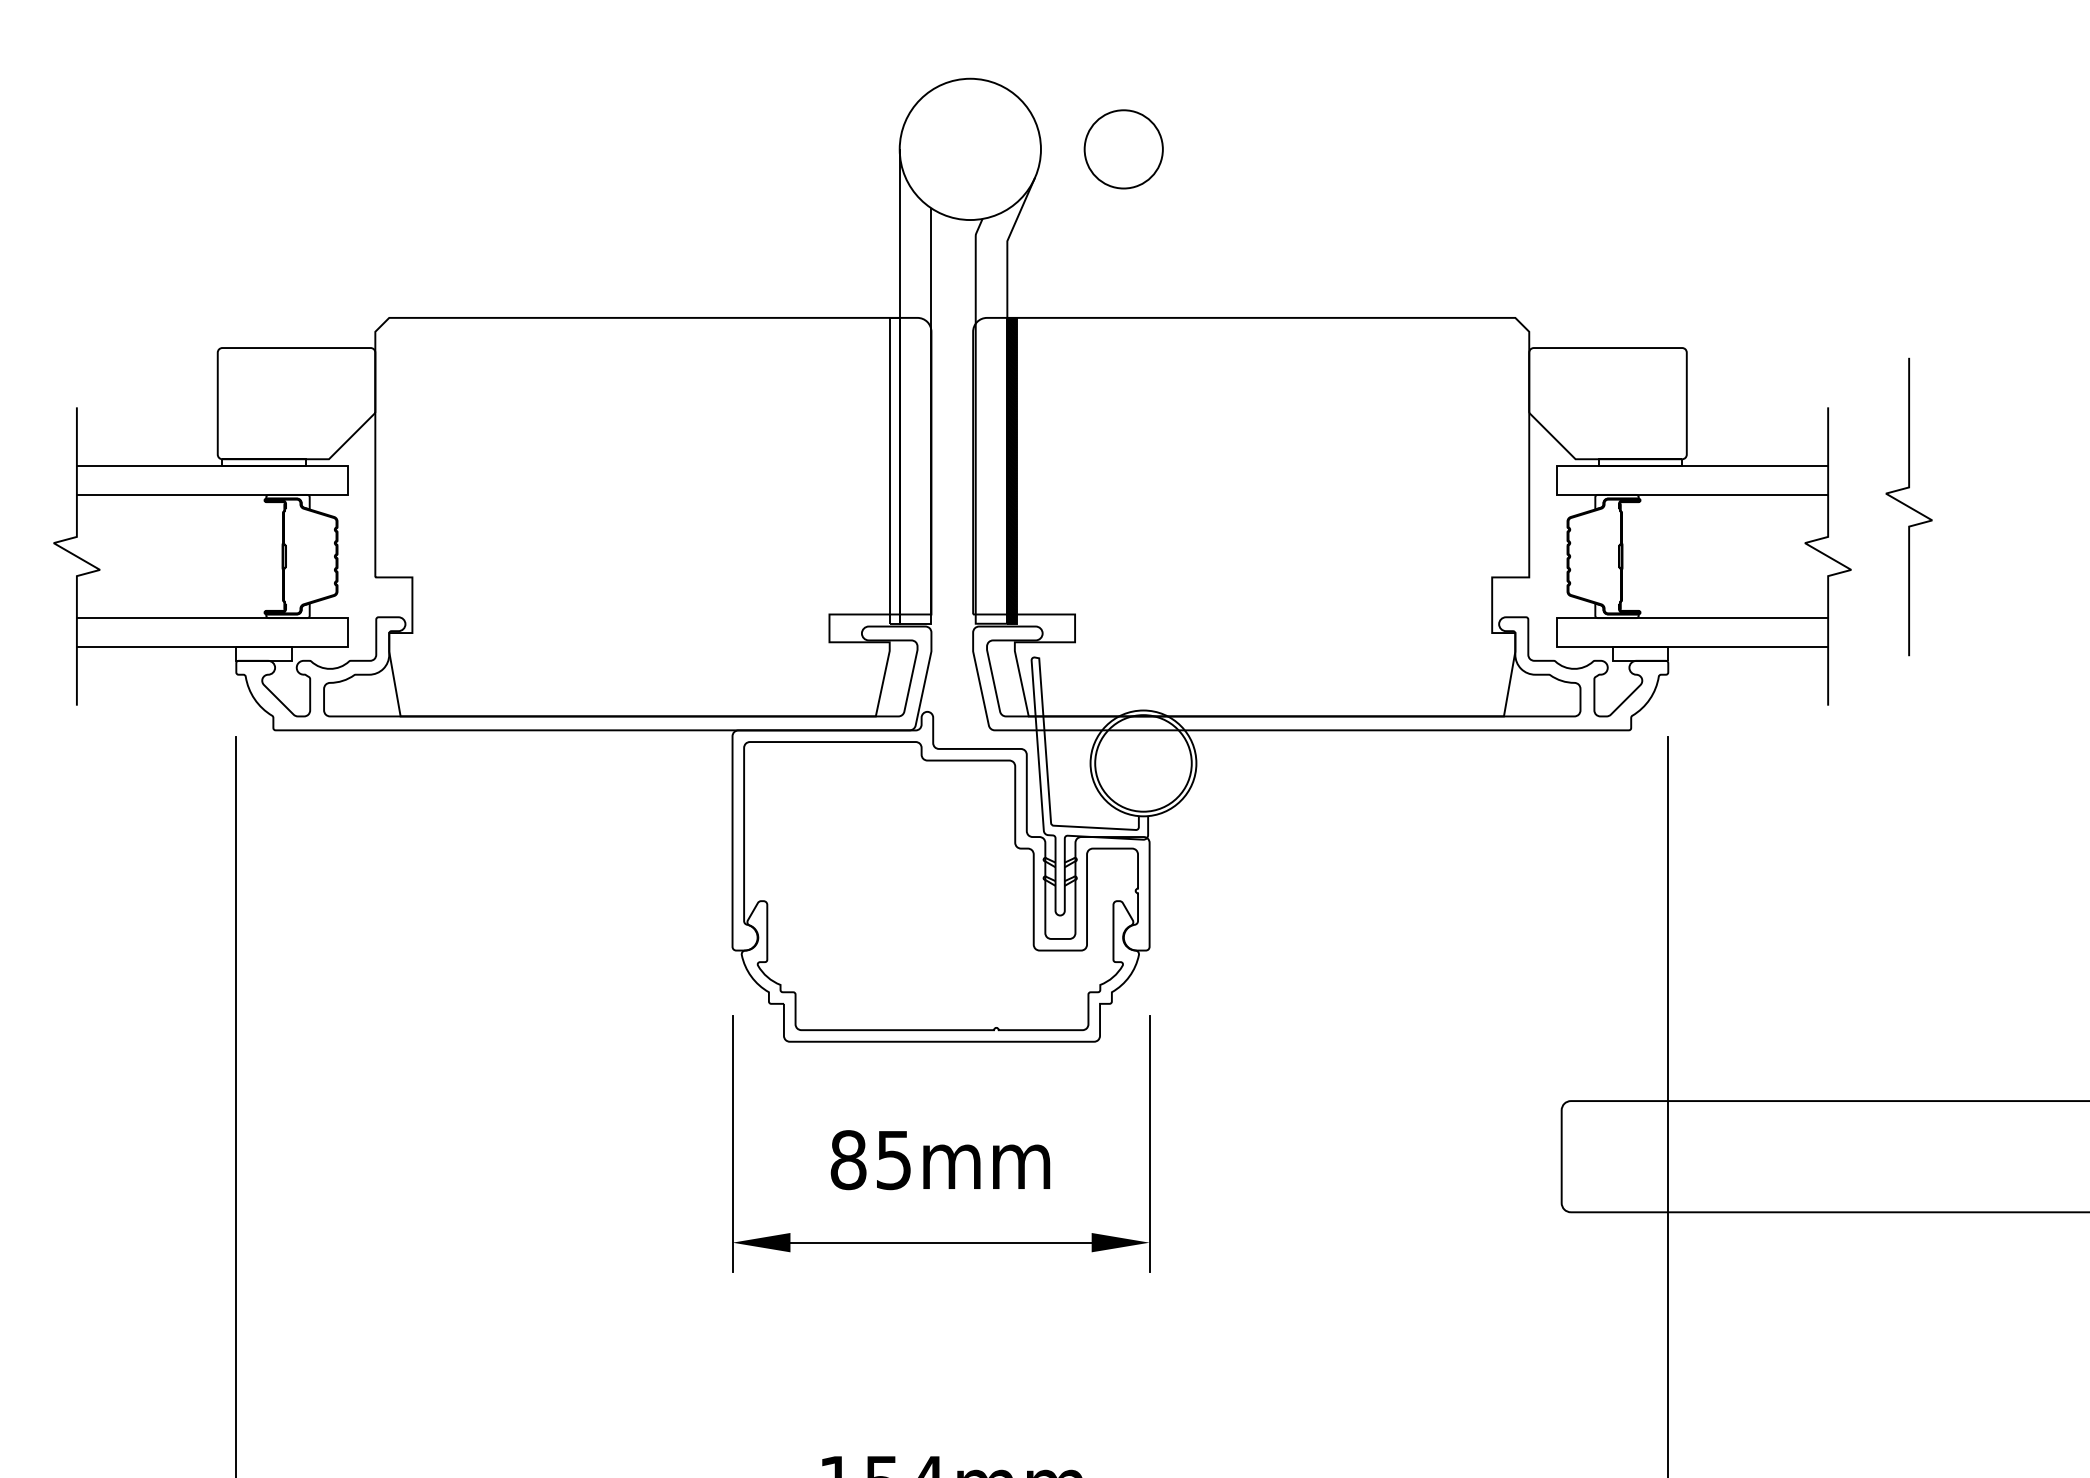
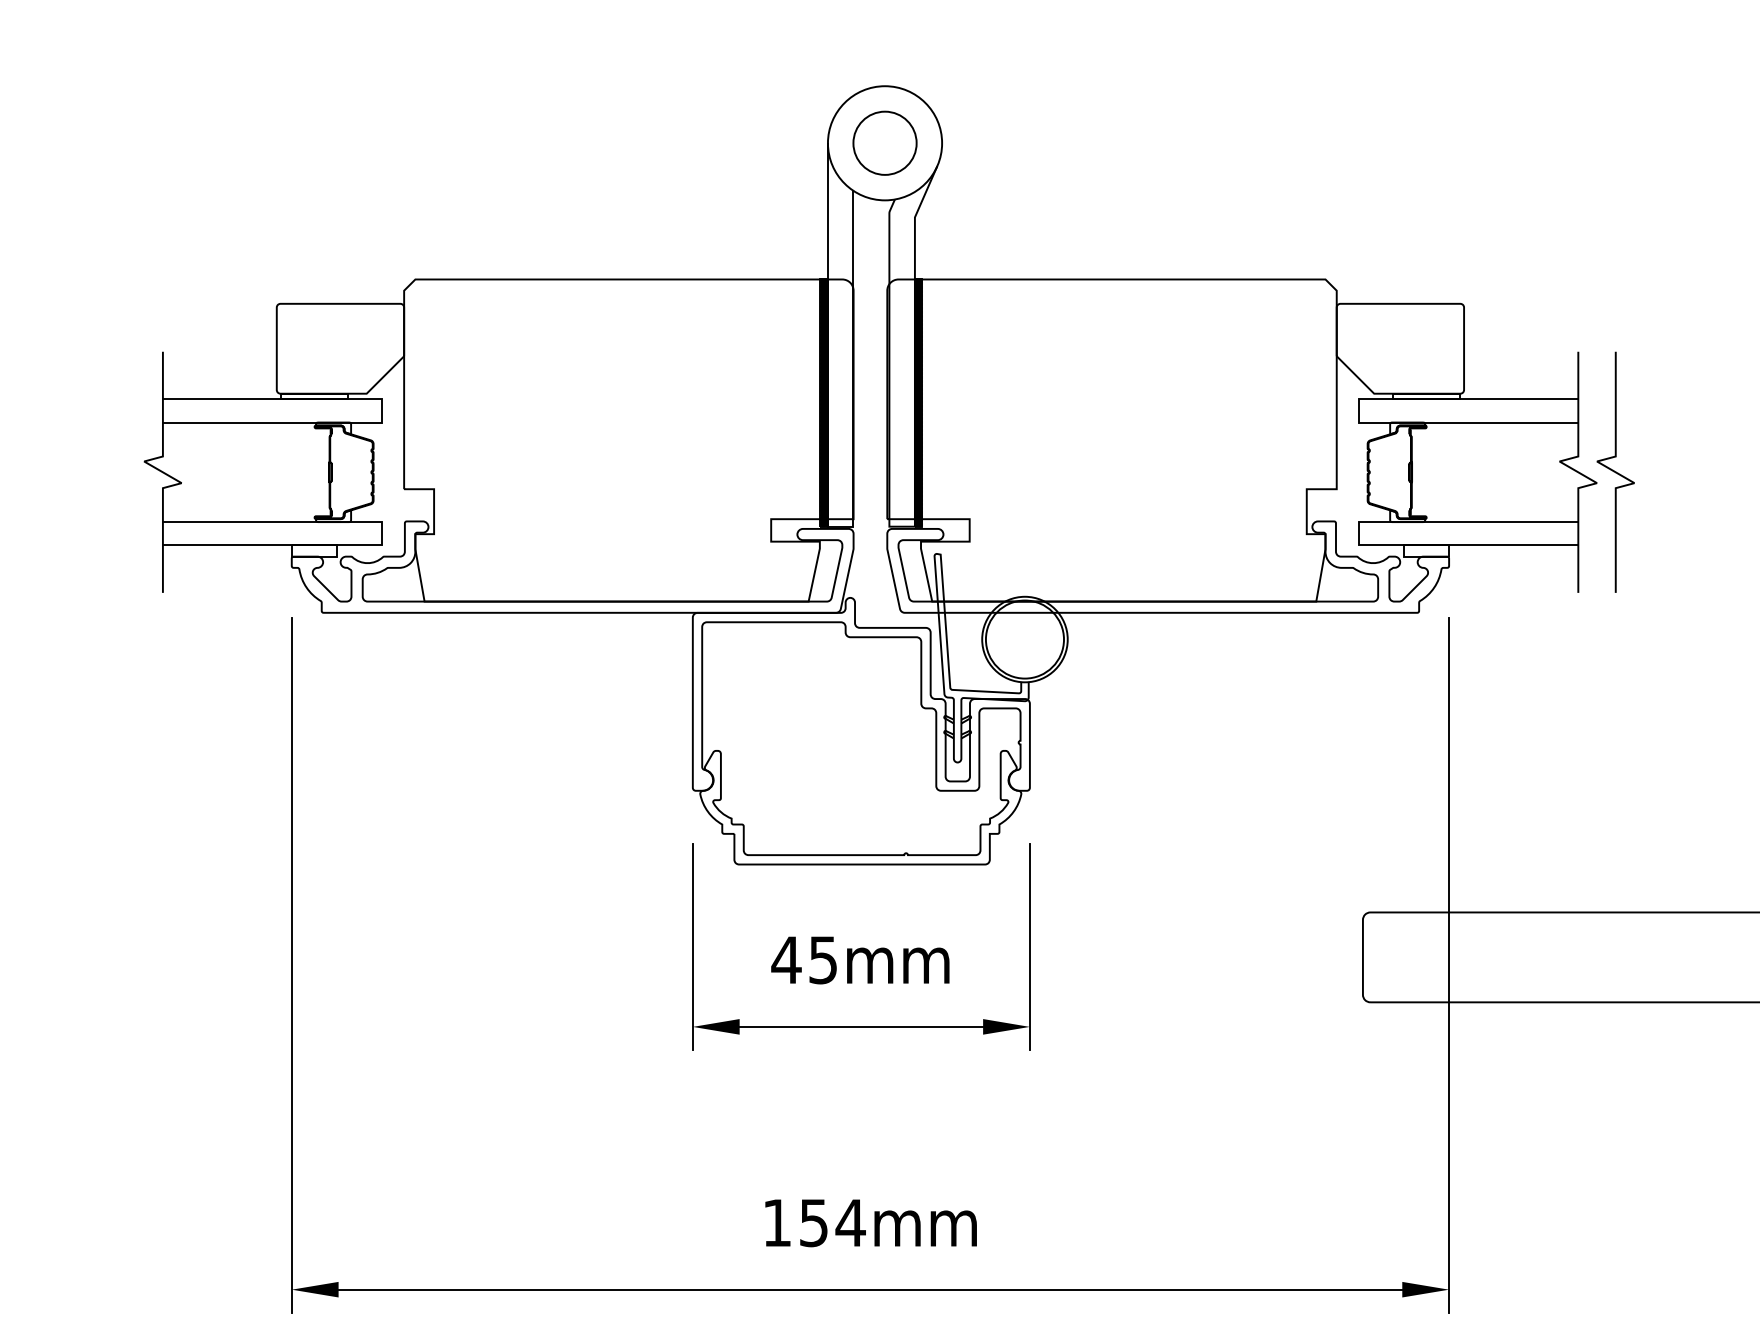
circle: (1123, 148) -> (884, 142), moved
hatch: (894, 470) -> (823, 402), added
curve: (1908, 505) -> (1615, 471), moved
text: (848, 1160) -> (786, 960), 85mm -> 45mm

